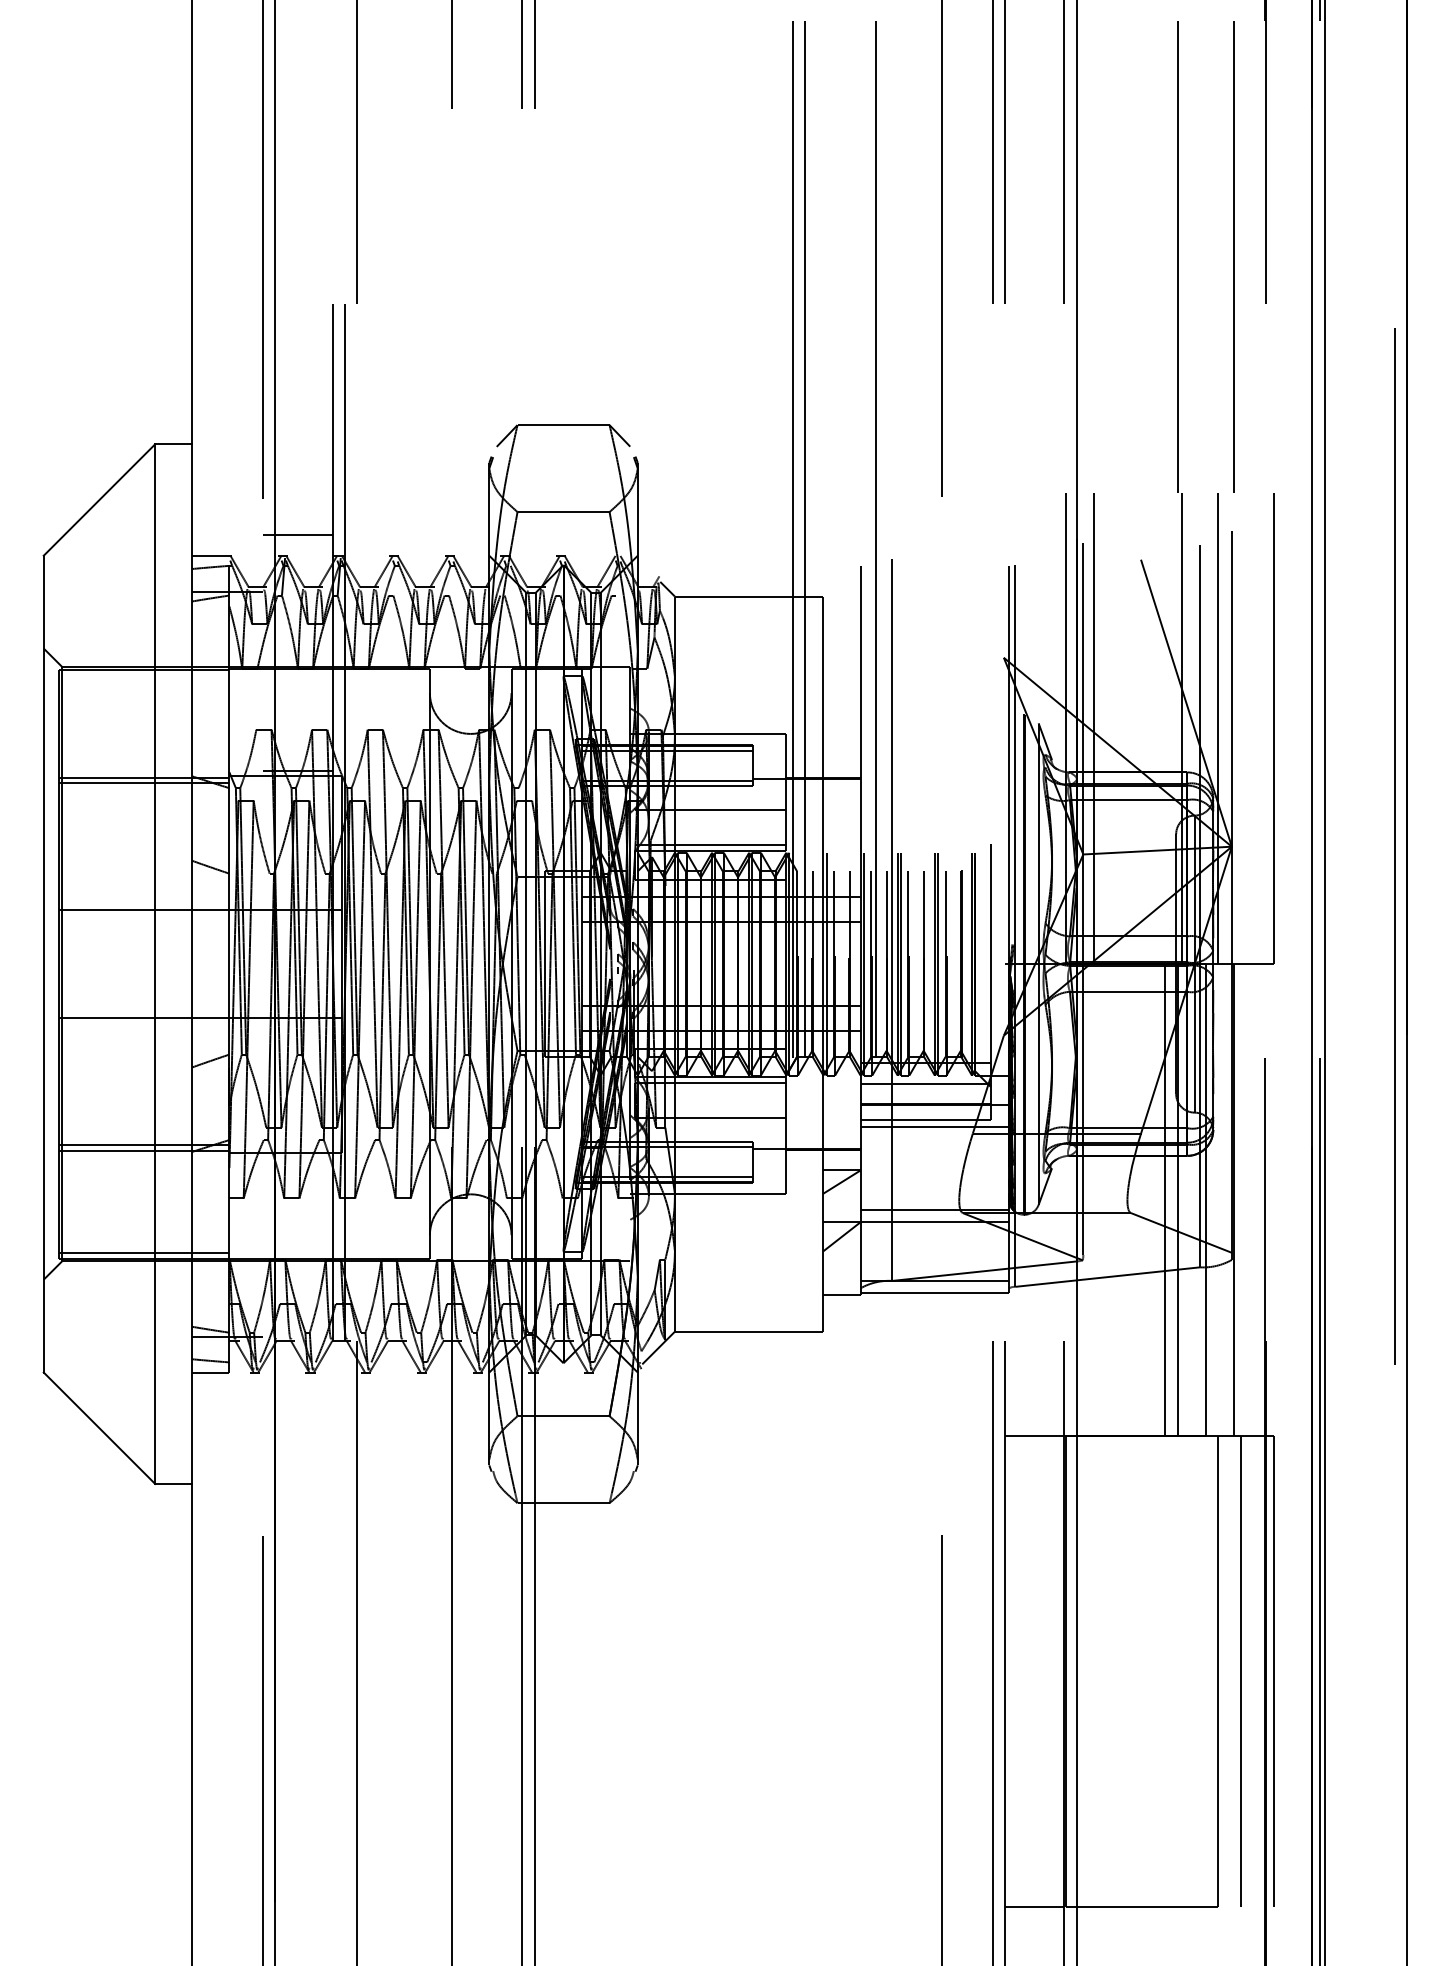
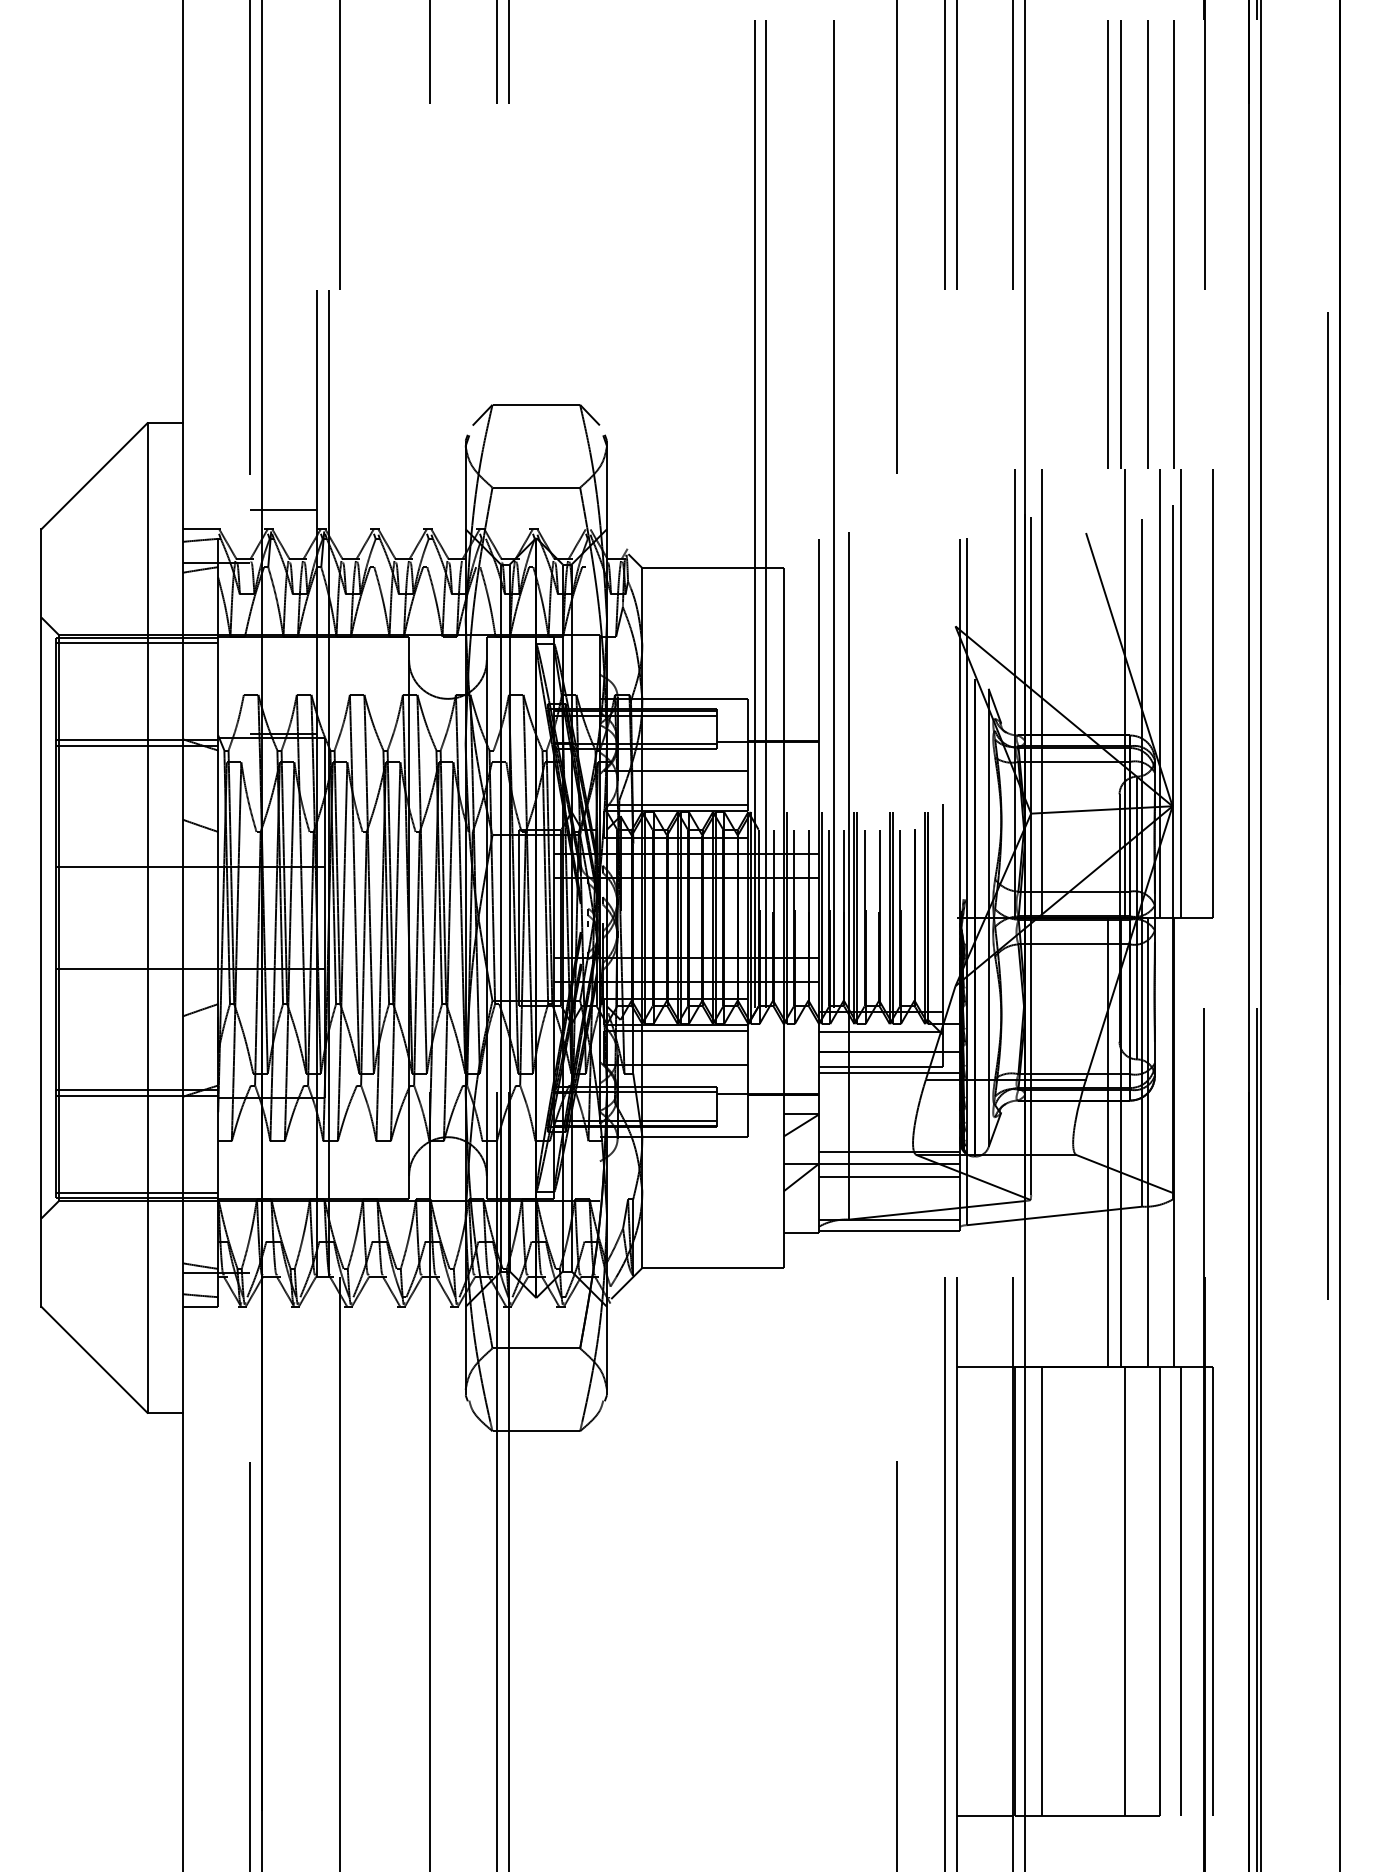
line: (1164, 256) -> (1108, 244), added
line: (1206, 256) -> (1148, 244), added
line: (143, 675) -> (136, 643), added
line: (1240, 728) -> (1180, 693), added
line: (934, 1236) -> (889, 1177), added
line: (1094, 1670) -> (1041, 1590), added
line: (1181, 1670) -> (1124, 1590), added

